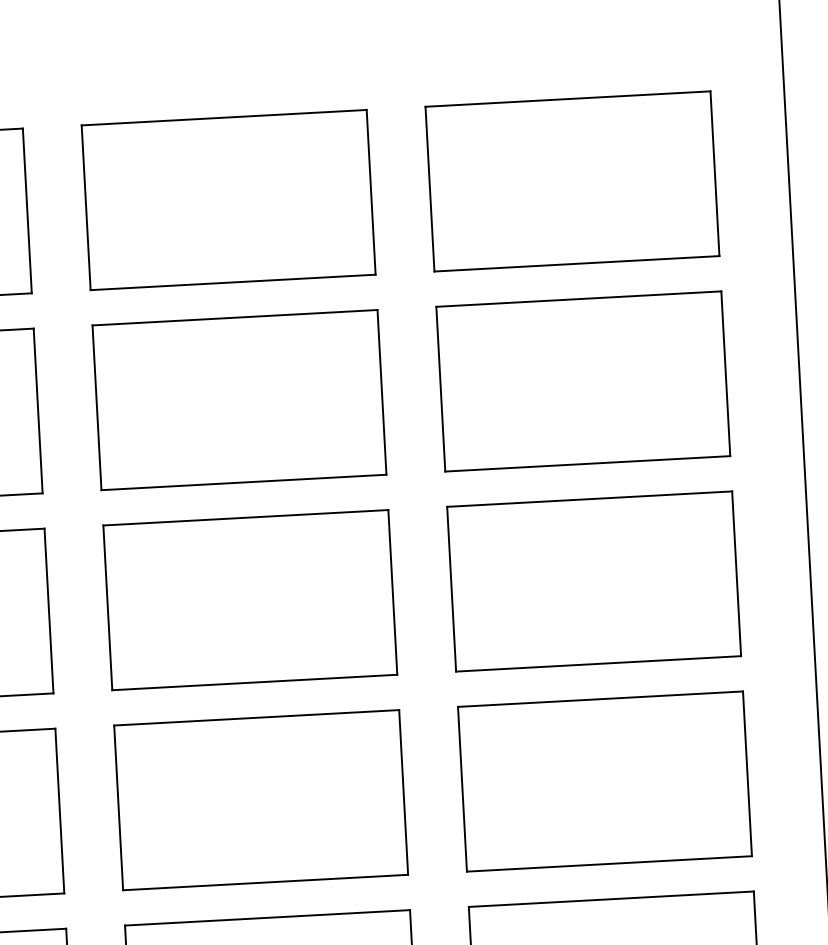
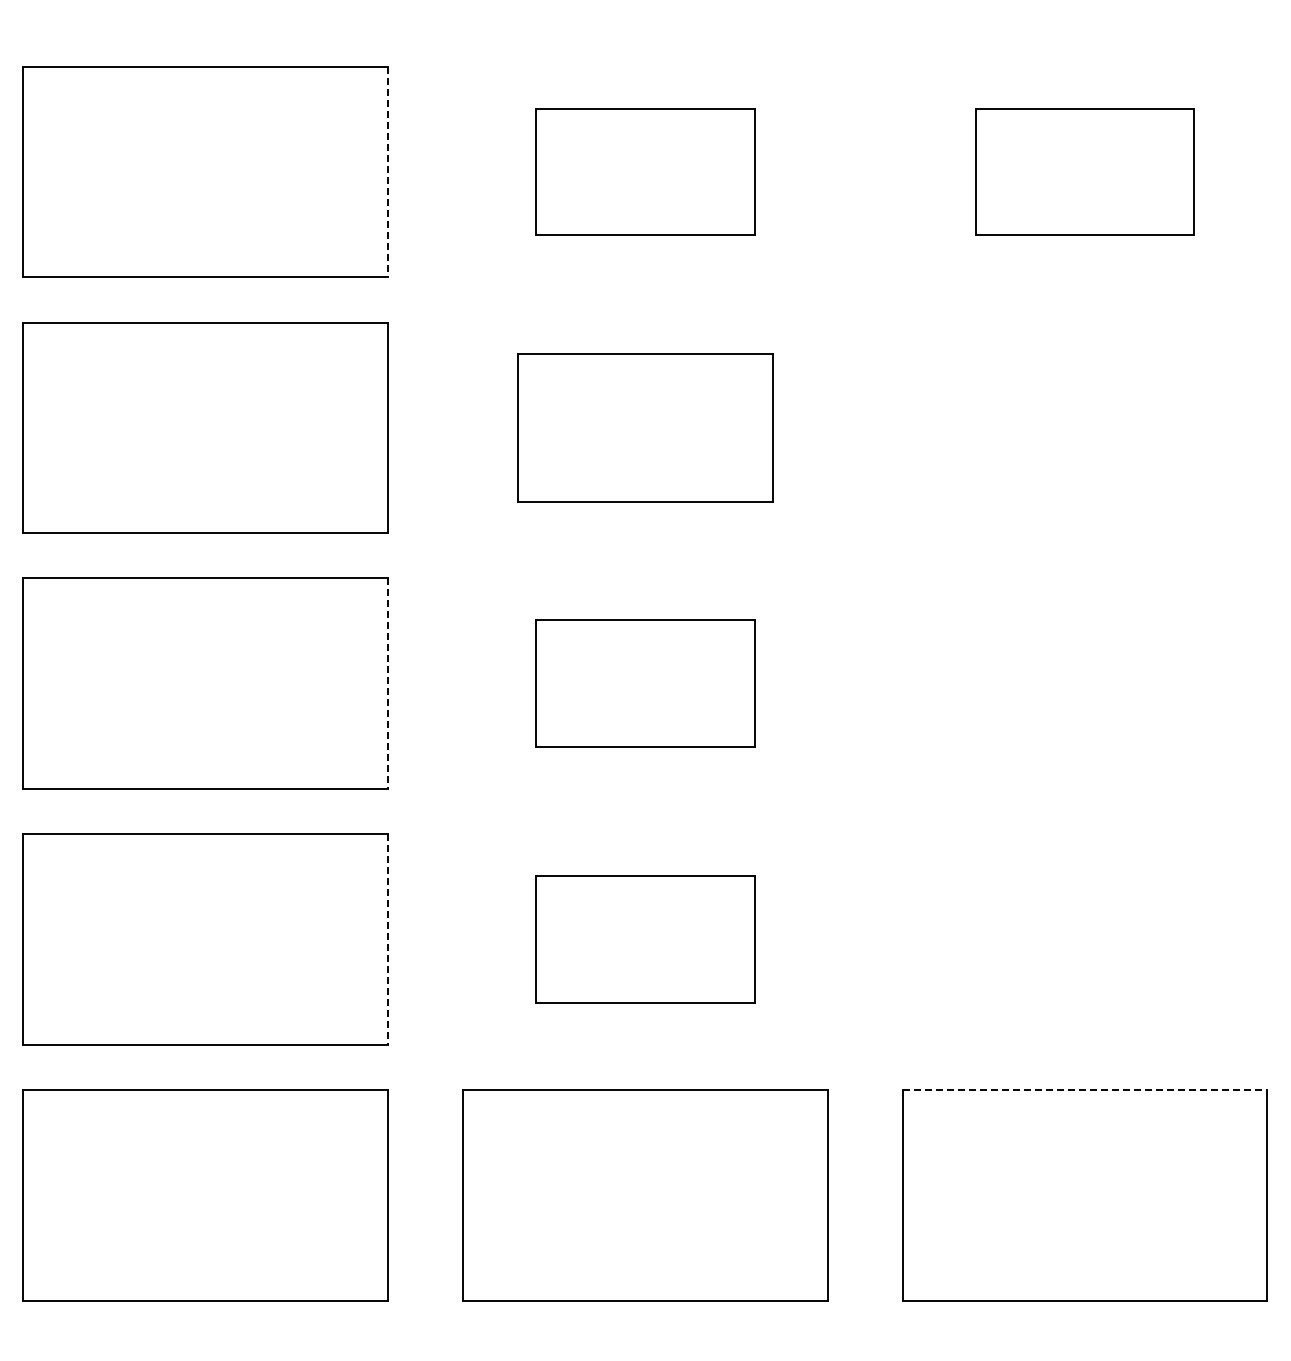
part: (571, 181) -> (1084, 171), size x0.6
part: (228, 199) -> (645, 171), size x0.6
line: (27, 211) -> (387, 172), solid -> dashed
part: (582, 381) -> (1084, 427), removed
part: (239, 399) -> (645, 427), size x0.7
part: (593, 581) -> (1084, 683), removed
part: (250, 599) -> (645, 683), size x0.6
line: (48, 611) -> (387, 684), solid -> dashed
part: (604, 781) -> (1084, 939), removed
part: (261, 800) -> (645, 939), size x0.6
line: (59, 811) -> (387, 940), solid -> dashed
line: (611, 899) -> (1085, 1090), solid -> dashed

